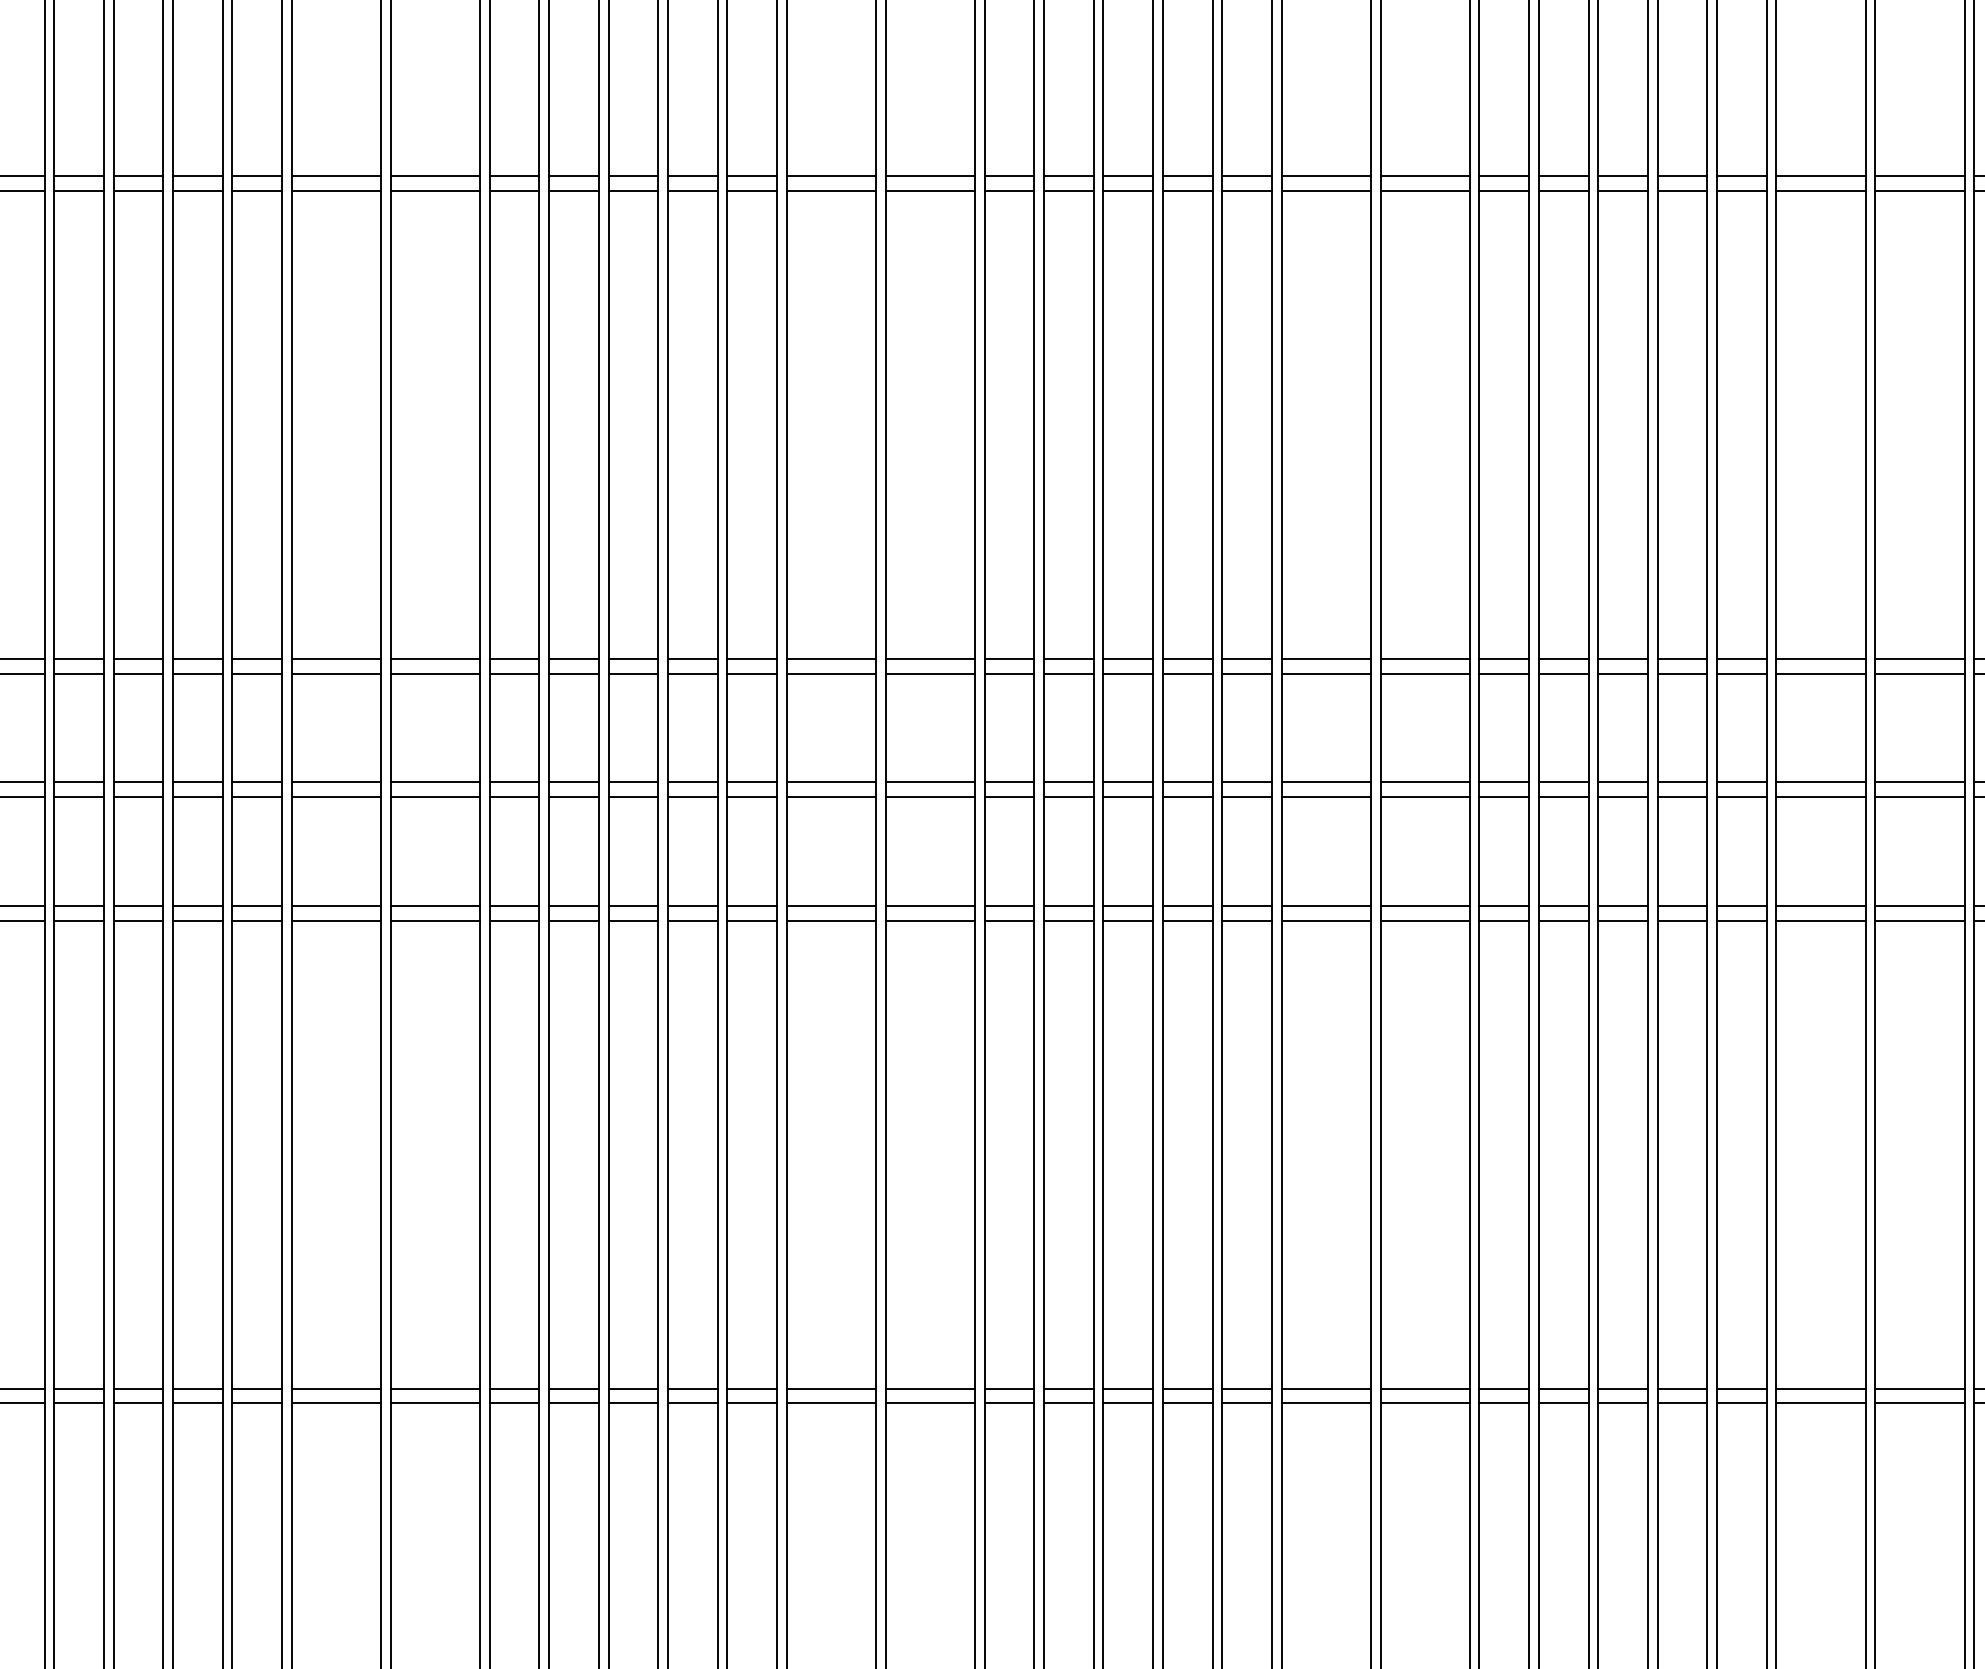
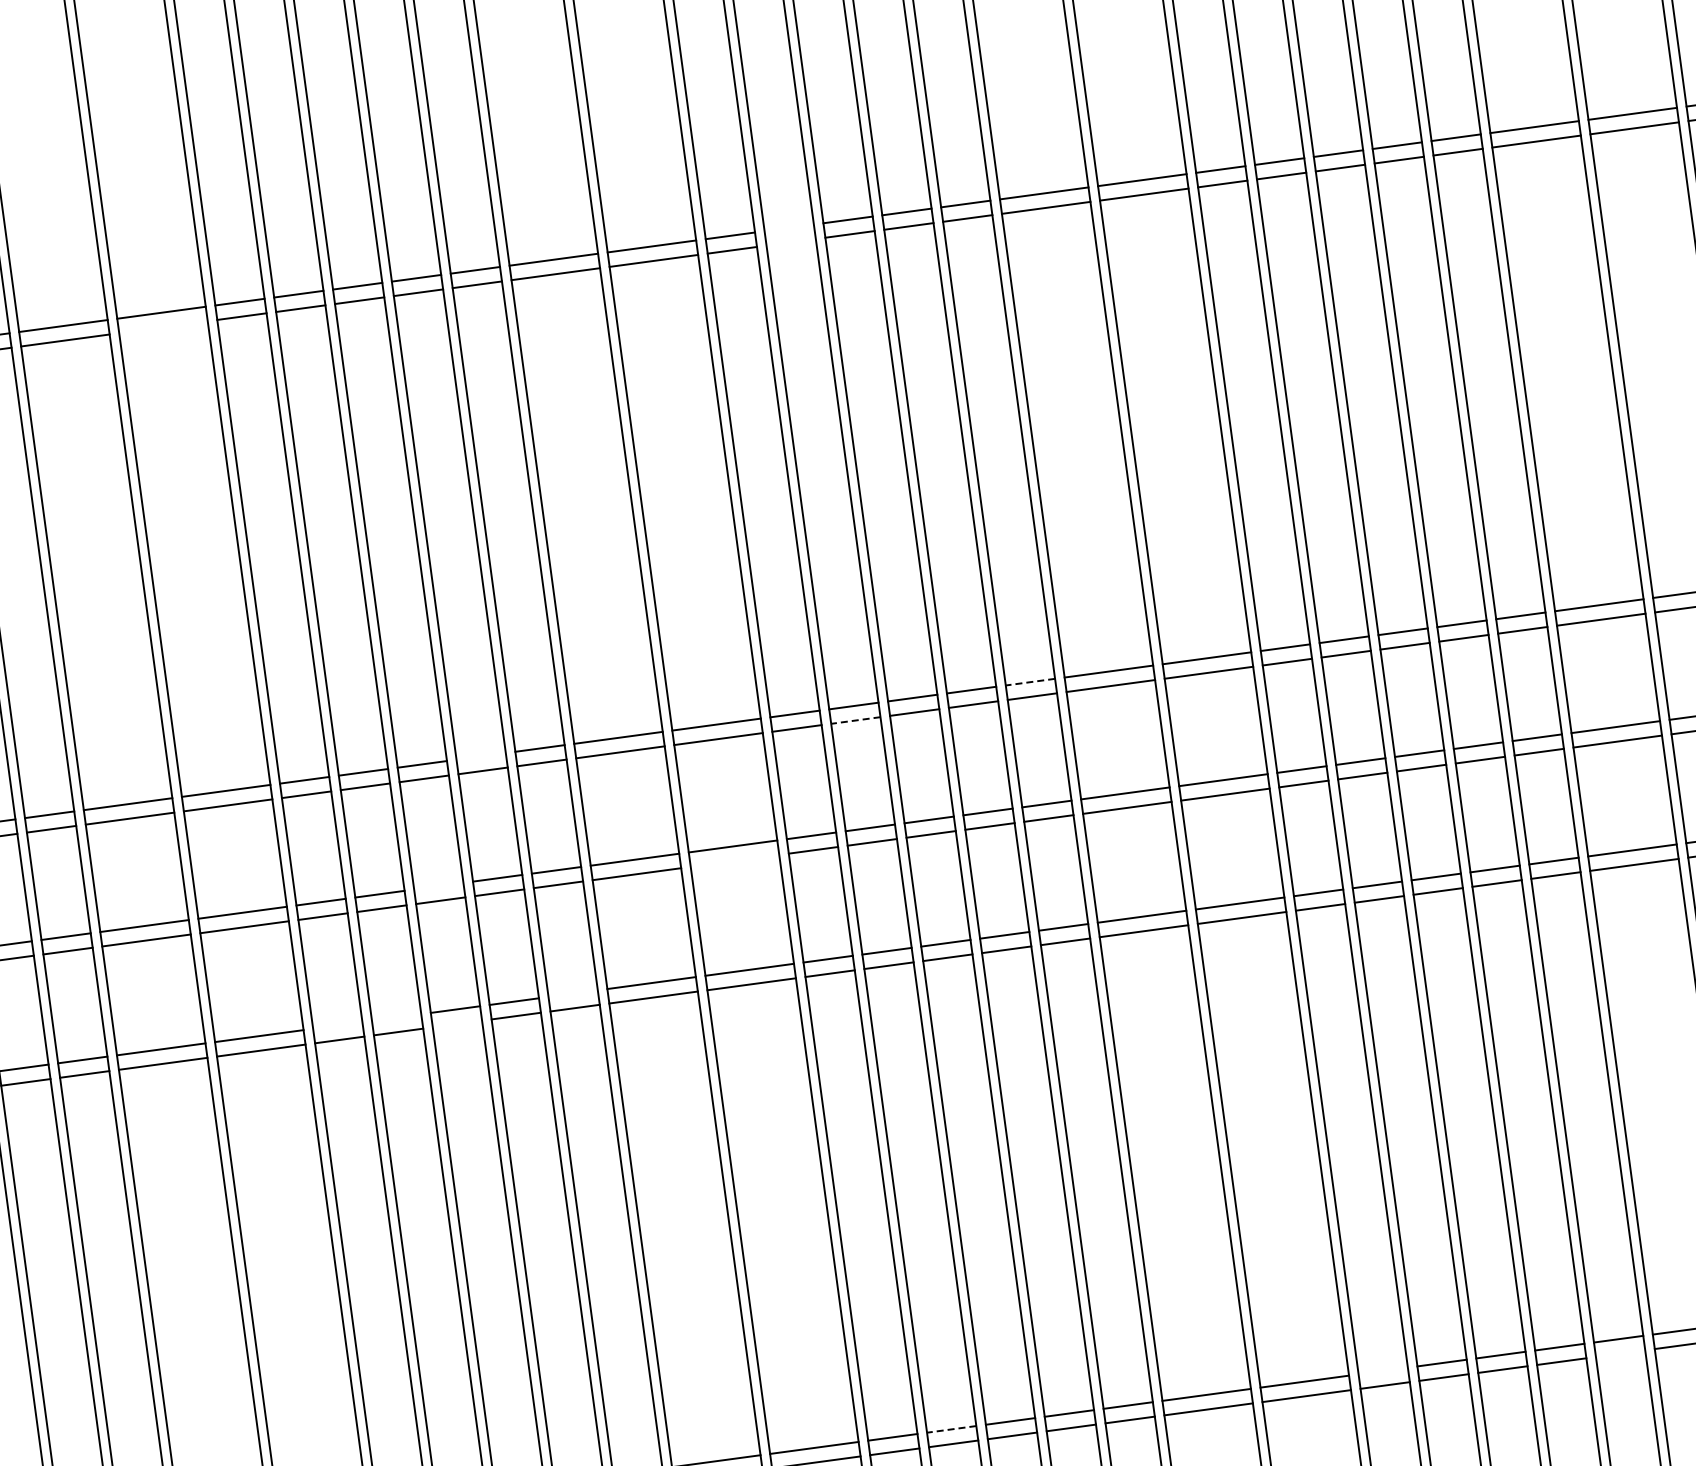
line: (1068, 176) -> (788, 227), removed
line: (435, 191) -> (163, 327), removed
line: (1068, 191) -> (790, 242), removed
line: (692, 658) -> (480, 756), removed
line: (1247, 658) -> (1030, 681), solid -> dashed
line: (1068, 673) -> (855, 720), solid -> dashed
line: (633, 781) -> (438, 885), removed
line: (929, 796) -> (734, 861), removed
line: (514, 906) -> (337, 1025), removed
line: (573, 906) -> (396, 1017), removed
line: (752, 906) -> (573, 993), removed
line: (633, 920) -> (457, 1023), removed
line: (1068, 1388) -> (951, 1429), solid -> dashed
line: (1504, 1388) -> (1383, 1370), removed
line: (1741, 1403) -> (1620, 1353), removed

